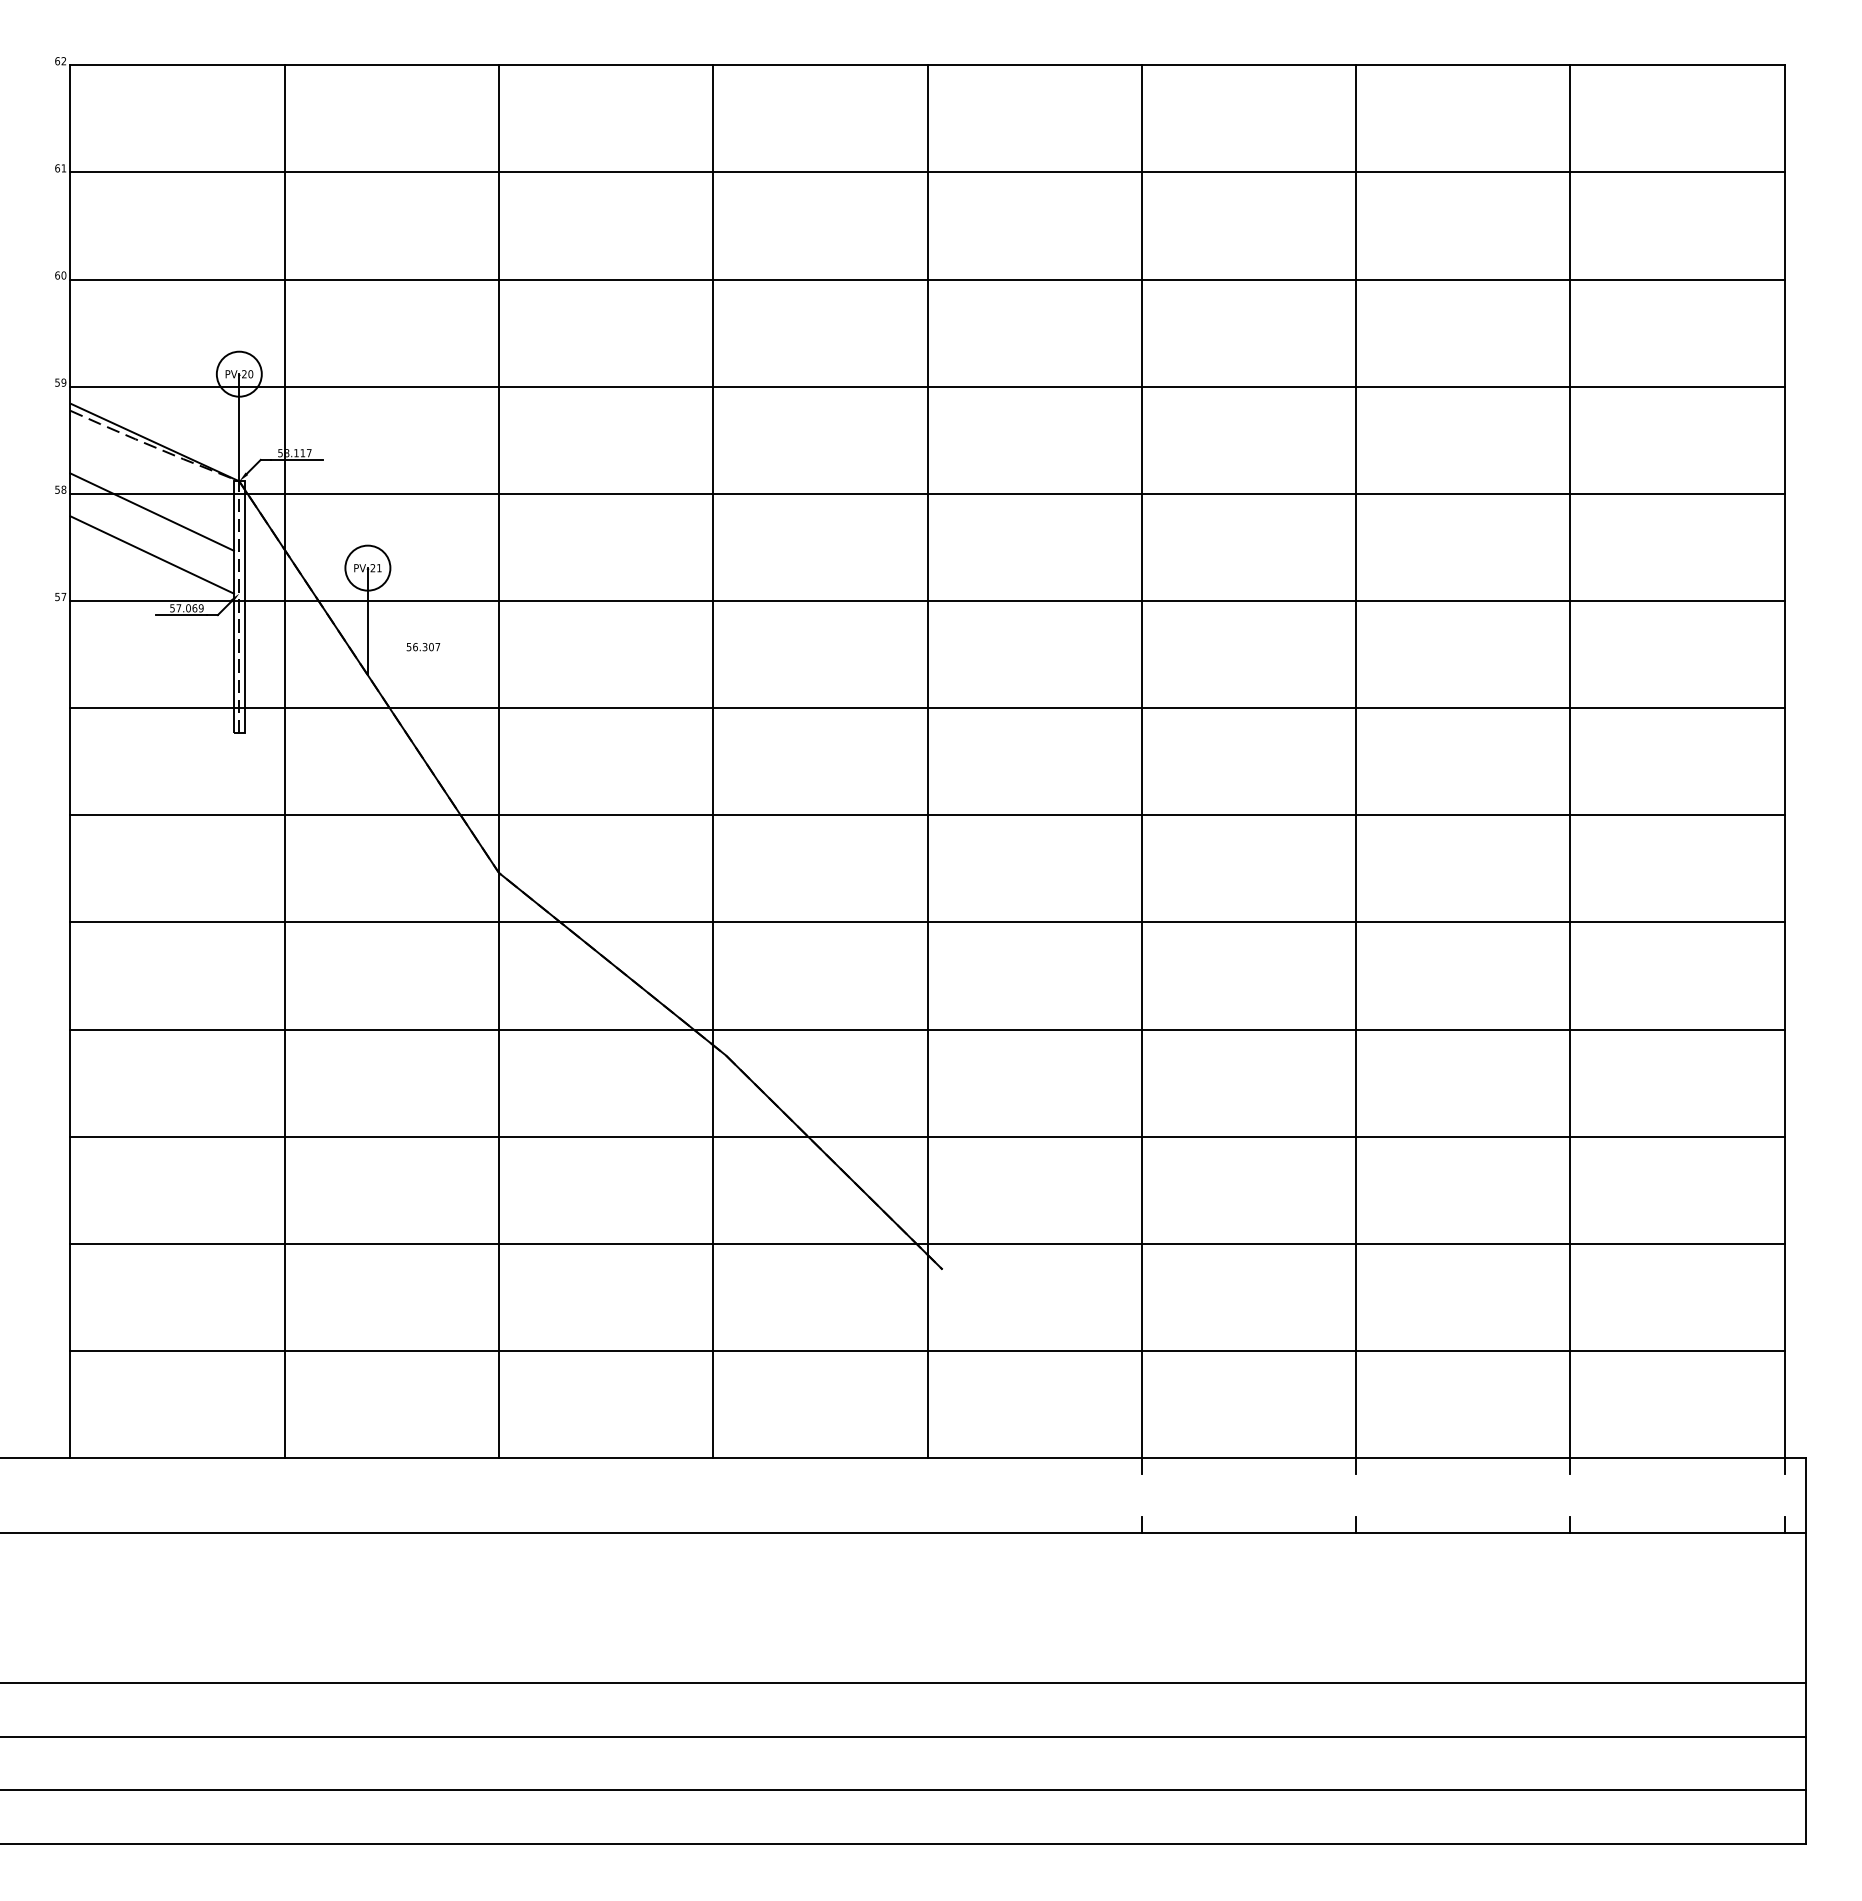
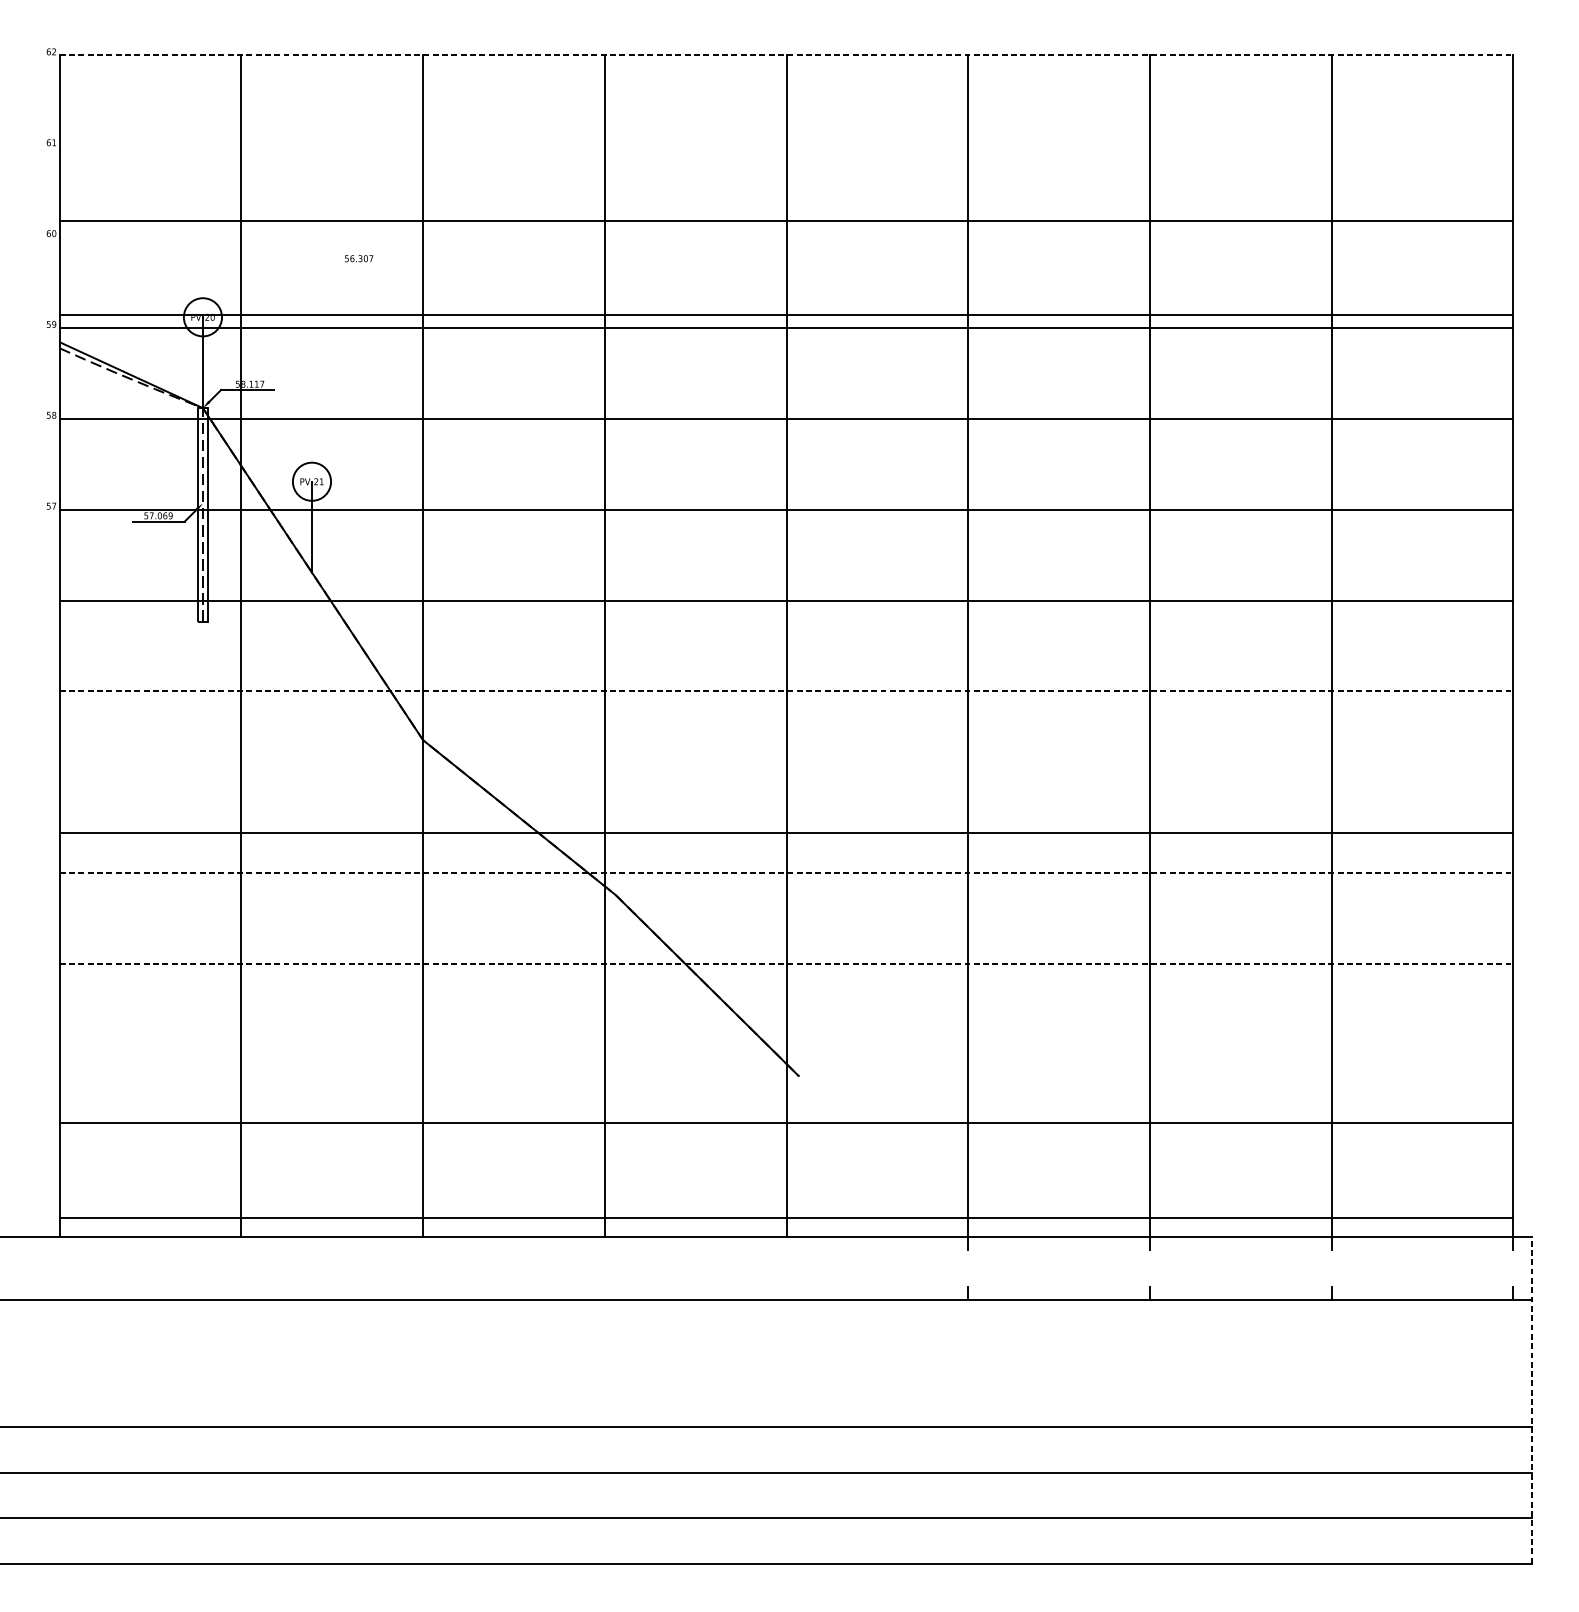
line: (928, 65) -> (787, 55), solid -> dashed
line: (927, 172) -> (786, 220), moved
line: (927, 279) -> (786, 315), moved
line: (151, 511) -> (128, 433), removed
line: (151, 554) -> (128, 470), removed
text: (423, 647) -> (359, 259), moved
line: (928, 815) -> (787, 691), solid -> dashed
line: (927, 922) -> (786, 833), moved
line: (928, 1029) -> (787, 872), solid -> dashed
line: (928, 1136) -> (787, 963), solid -> dashed
line: (927, 1243) -> (786, 1122), moved
line: (927, 1351) -> (786, 1218), moved
line: (1806, 1651) -> (1531, 1400), solid -> dashed

